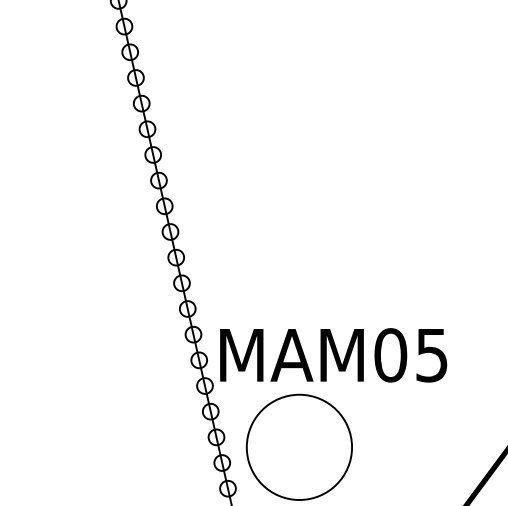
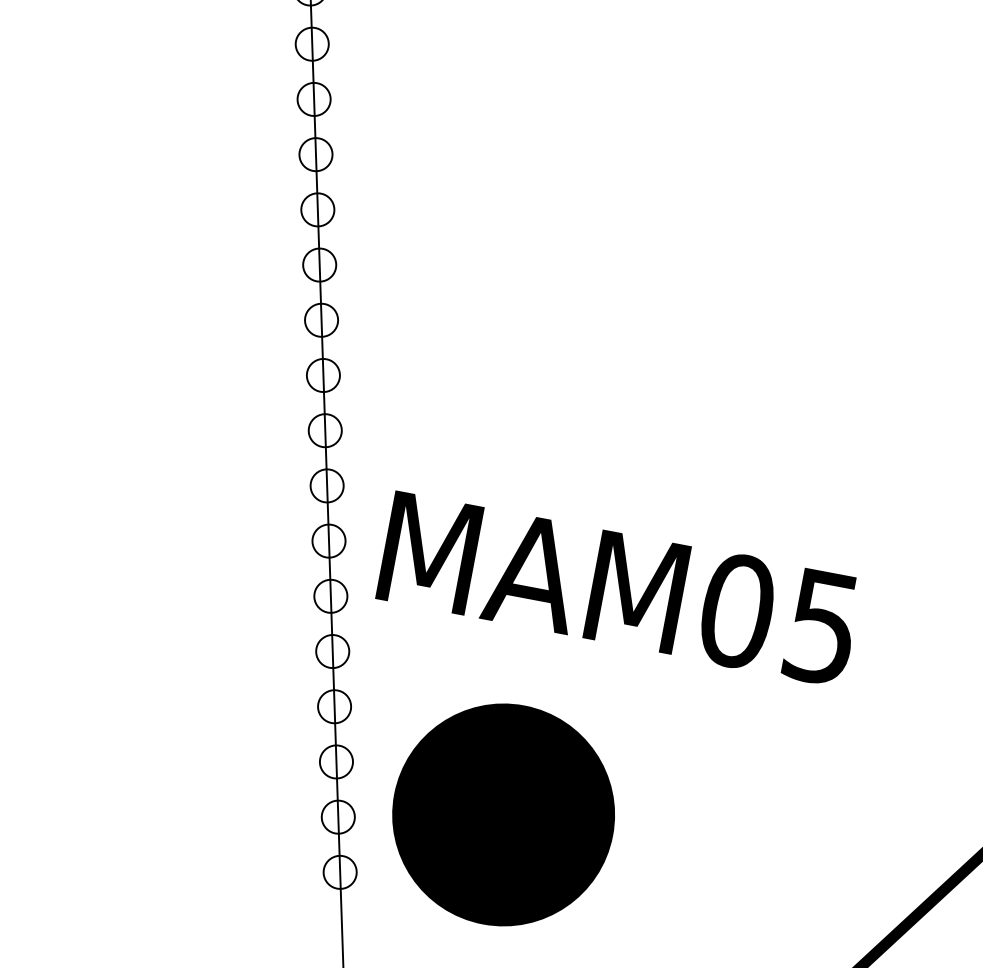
text: (333, 355) -> (619, 589), moved
fill: (299, 446) -> (504, 813), added

